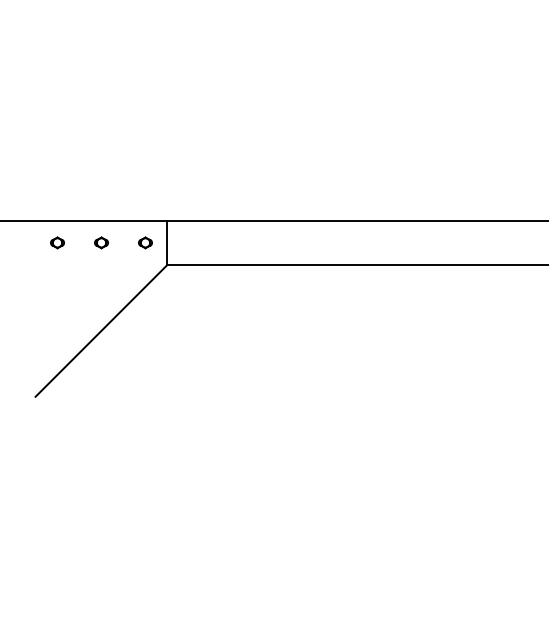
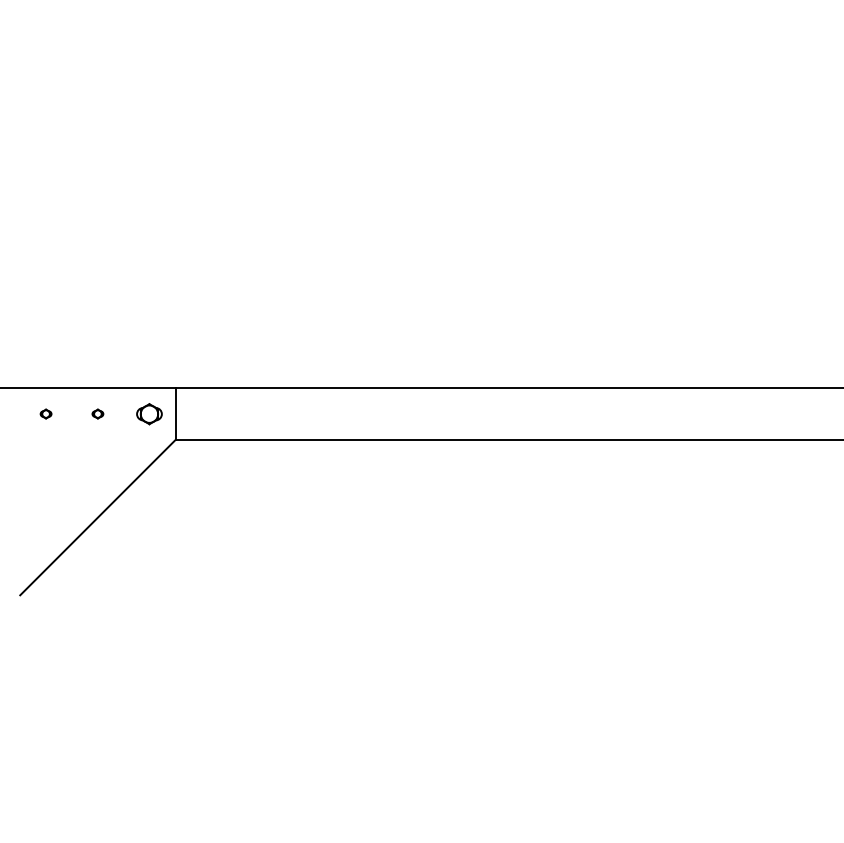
part: (57, 242) -> (45, 413), size x0.7
part: (101, 242) -> (97, 413), size x0.7
part: (145, 242) -> (149, 413), size x1.6

